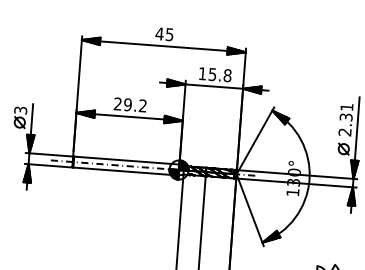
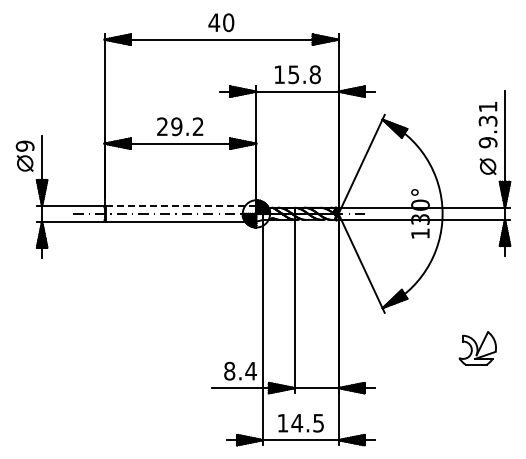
text: (169, 34) -> (228, 22), 45 -> 40
text: (21, 109) -> (25, 145), 3 -> 9
text: (344, 132) -> (487, 142), 2.31 -> 9.31
line: (126, 160) -> (180, 206), solid -> dashed

